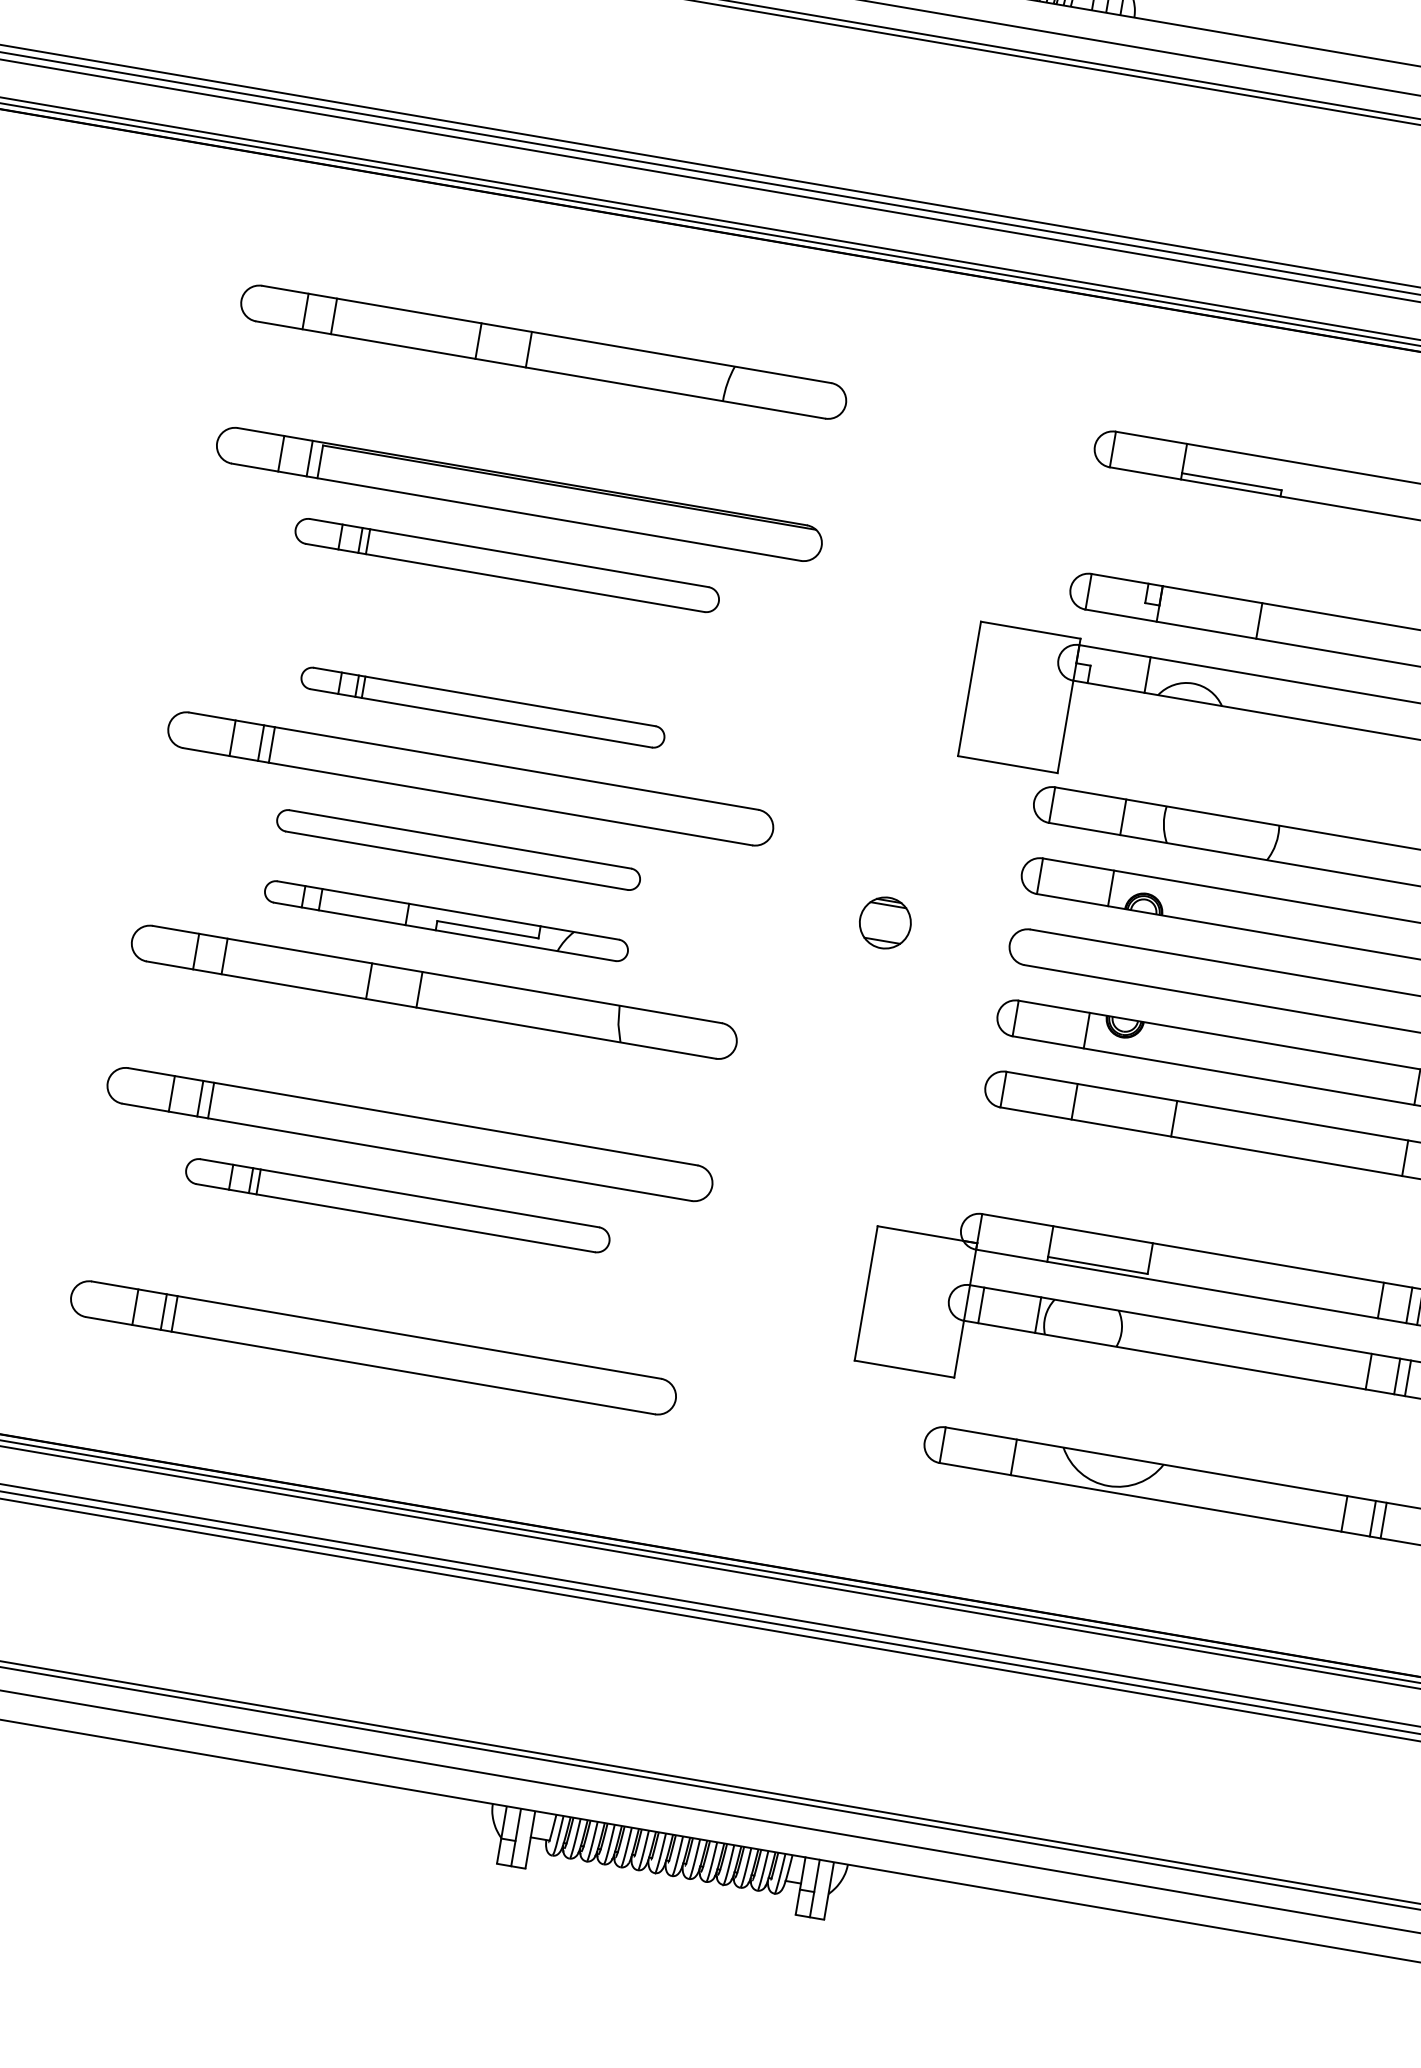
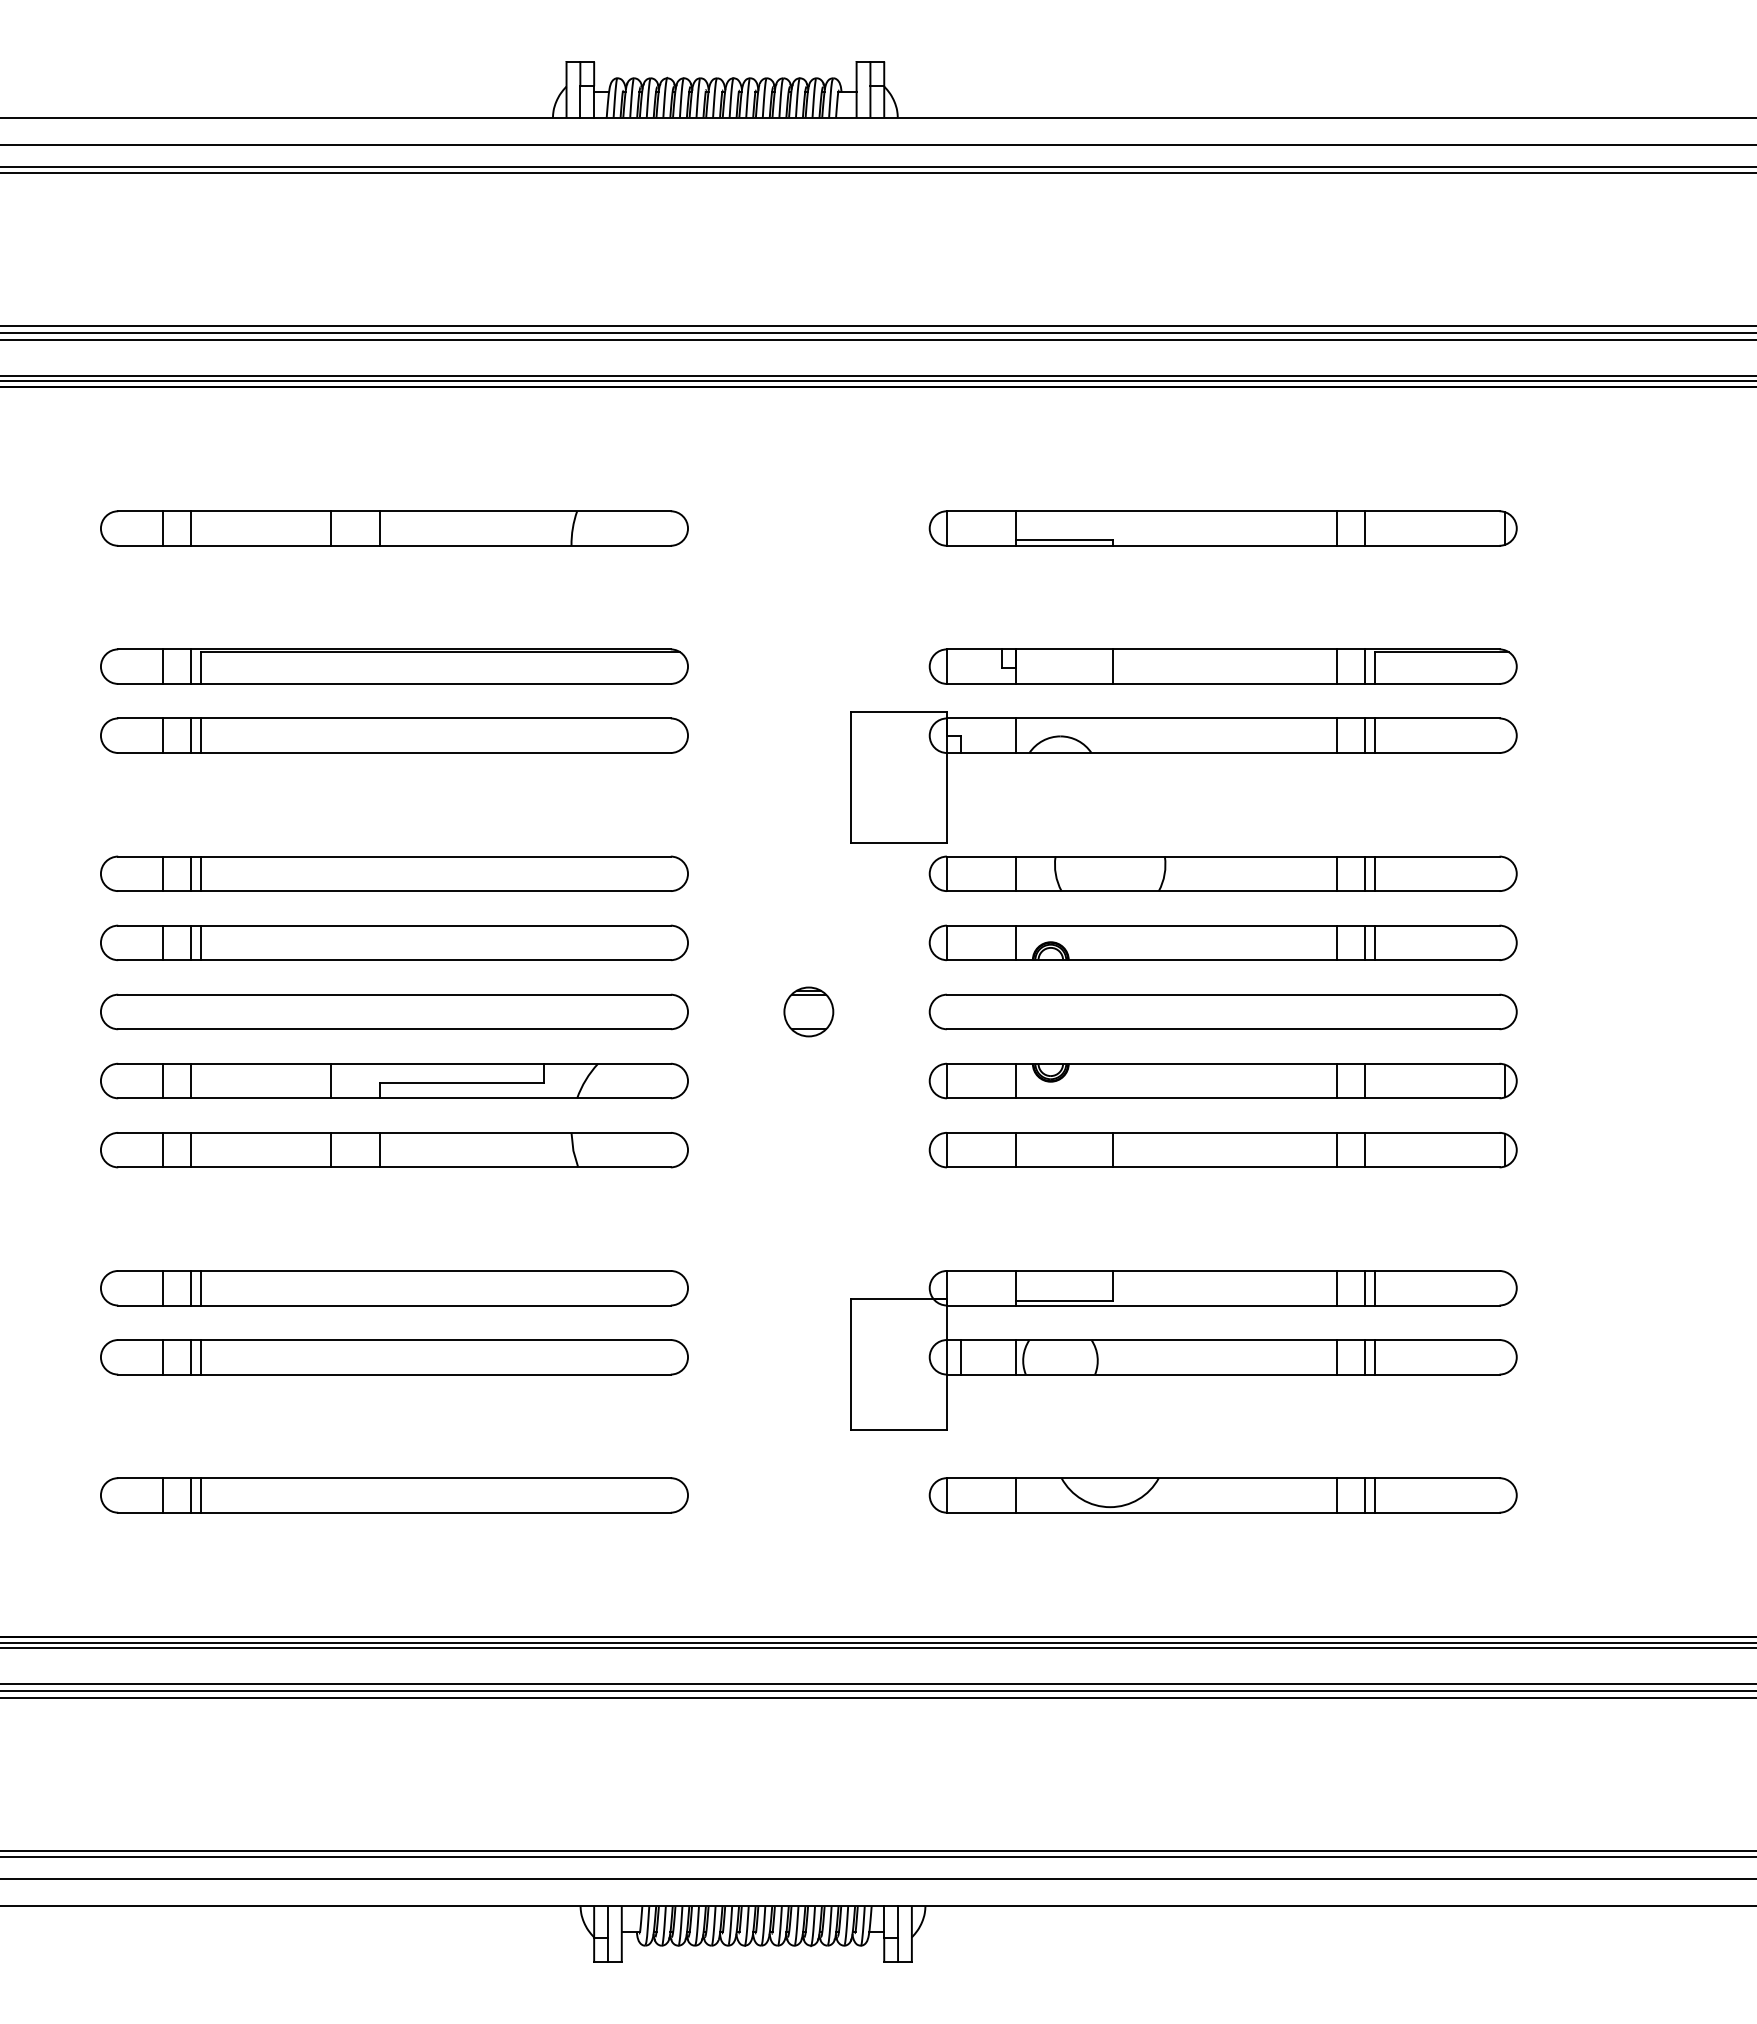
part: (507, 565) -> (394, 735), size x1.43
part: (483, 707) -> (394, 873), size x1.67
part: (458, 849) -> (394, 1011), size x1.67
part: (446, 920) -> (394, 1080), size x1.67
part: (397, 1205) -> (394, 1357), size x1.43

